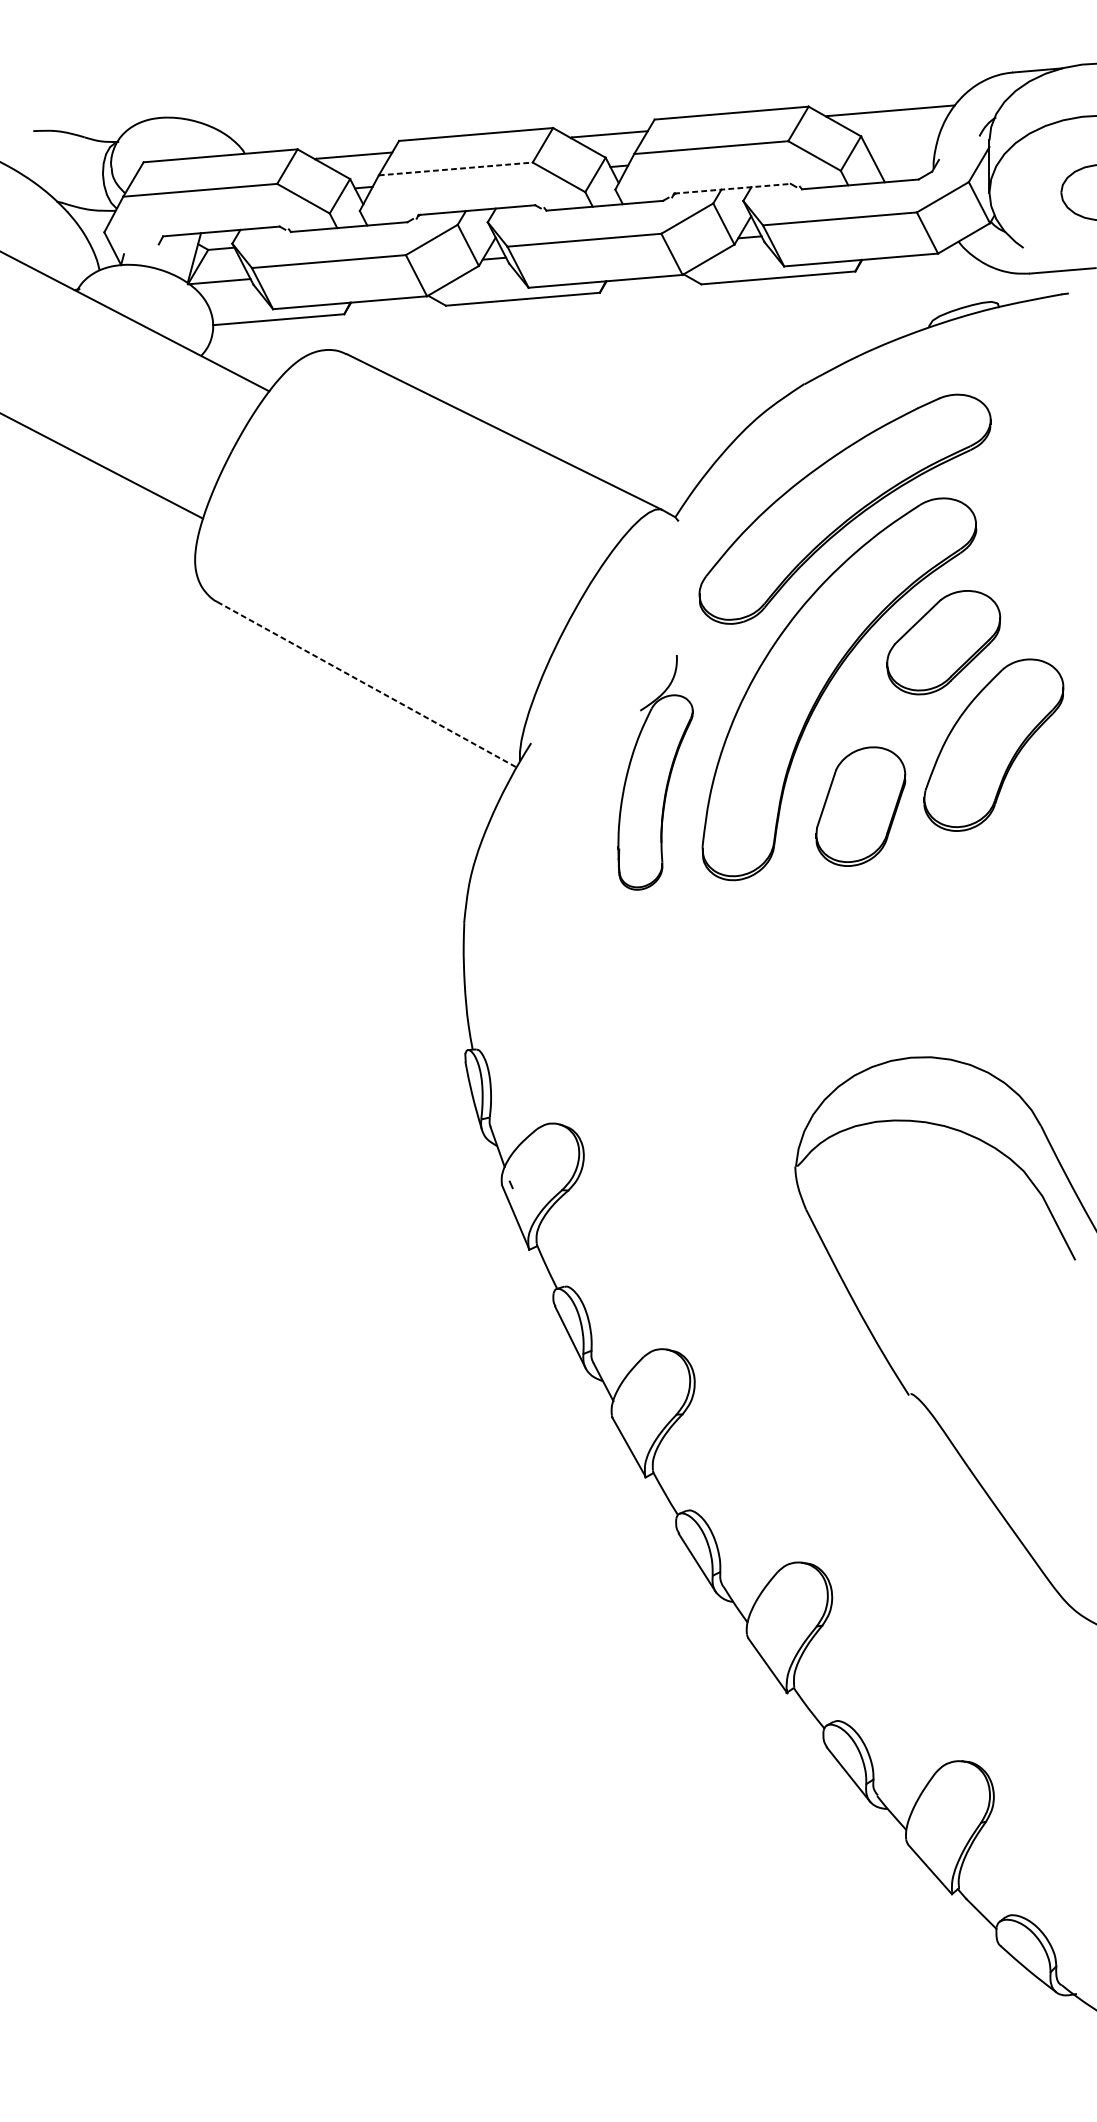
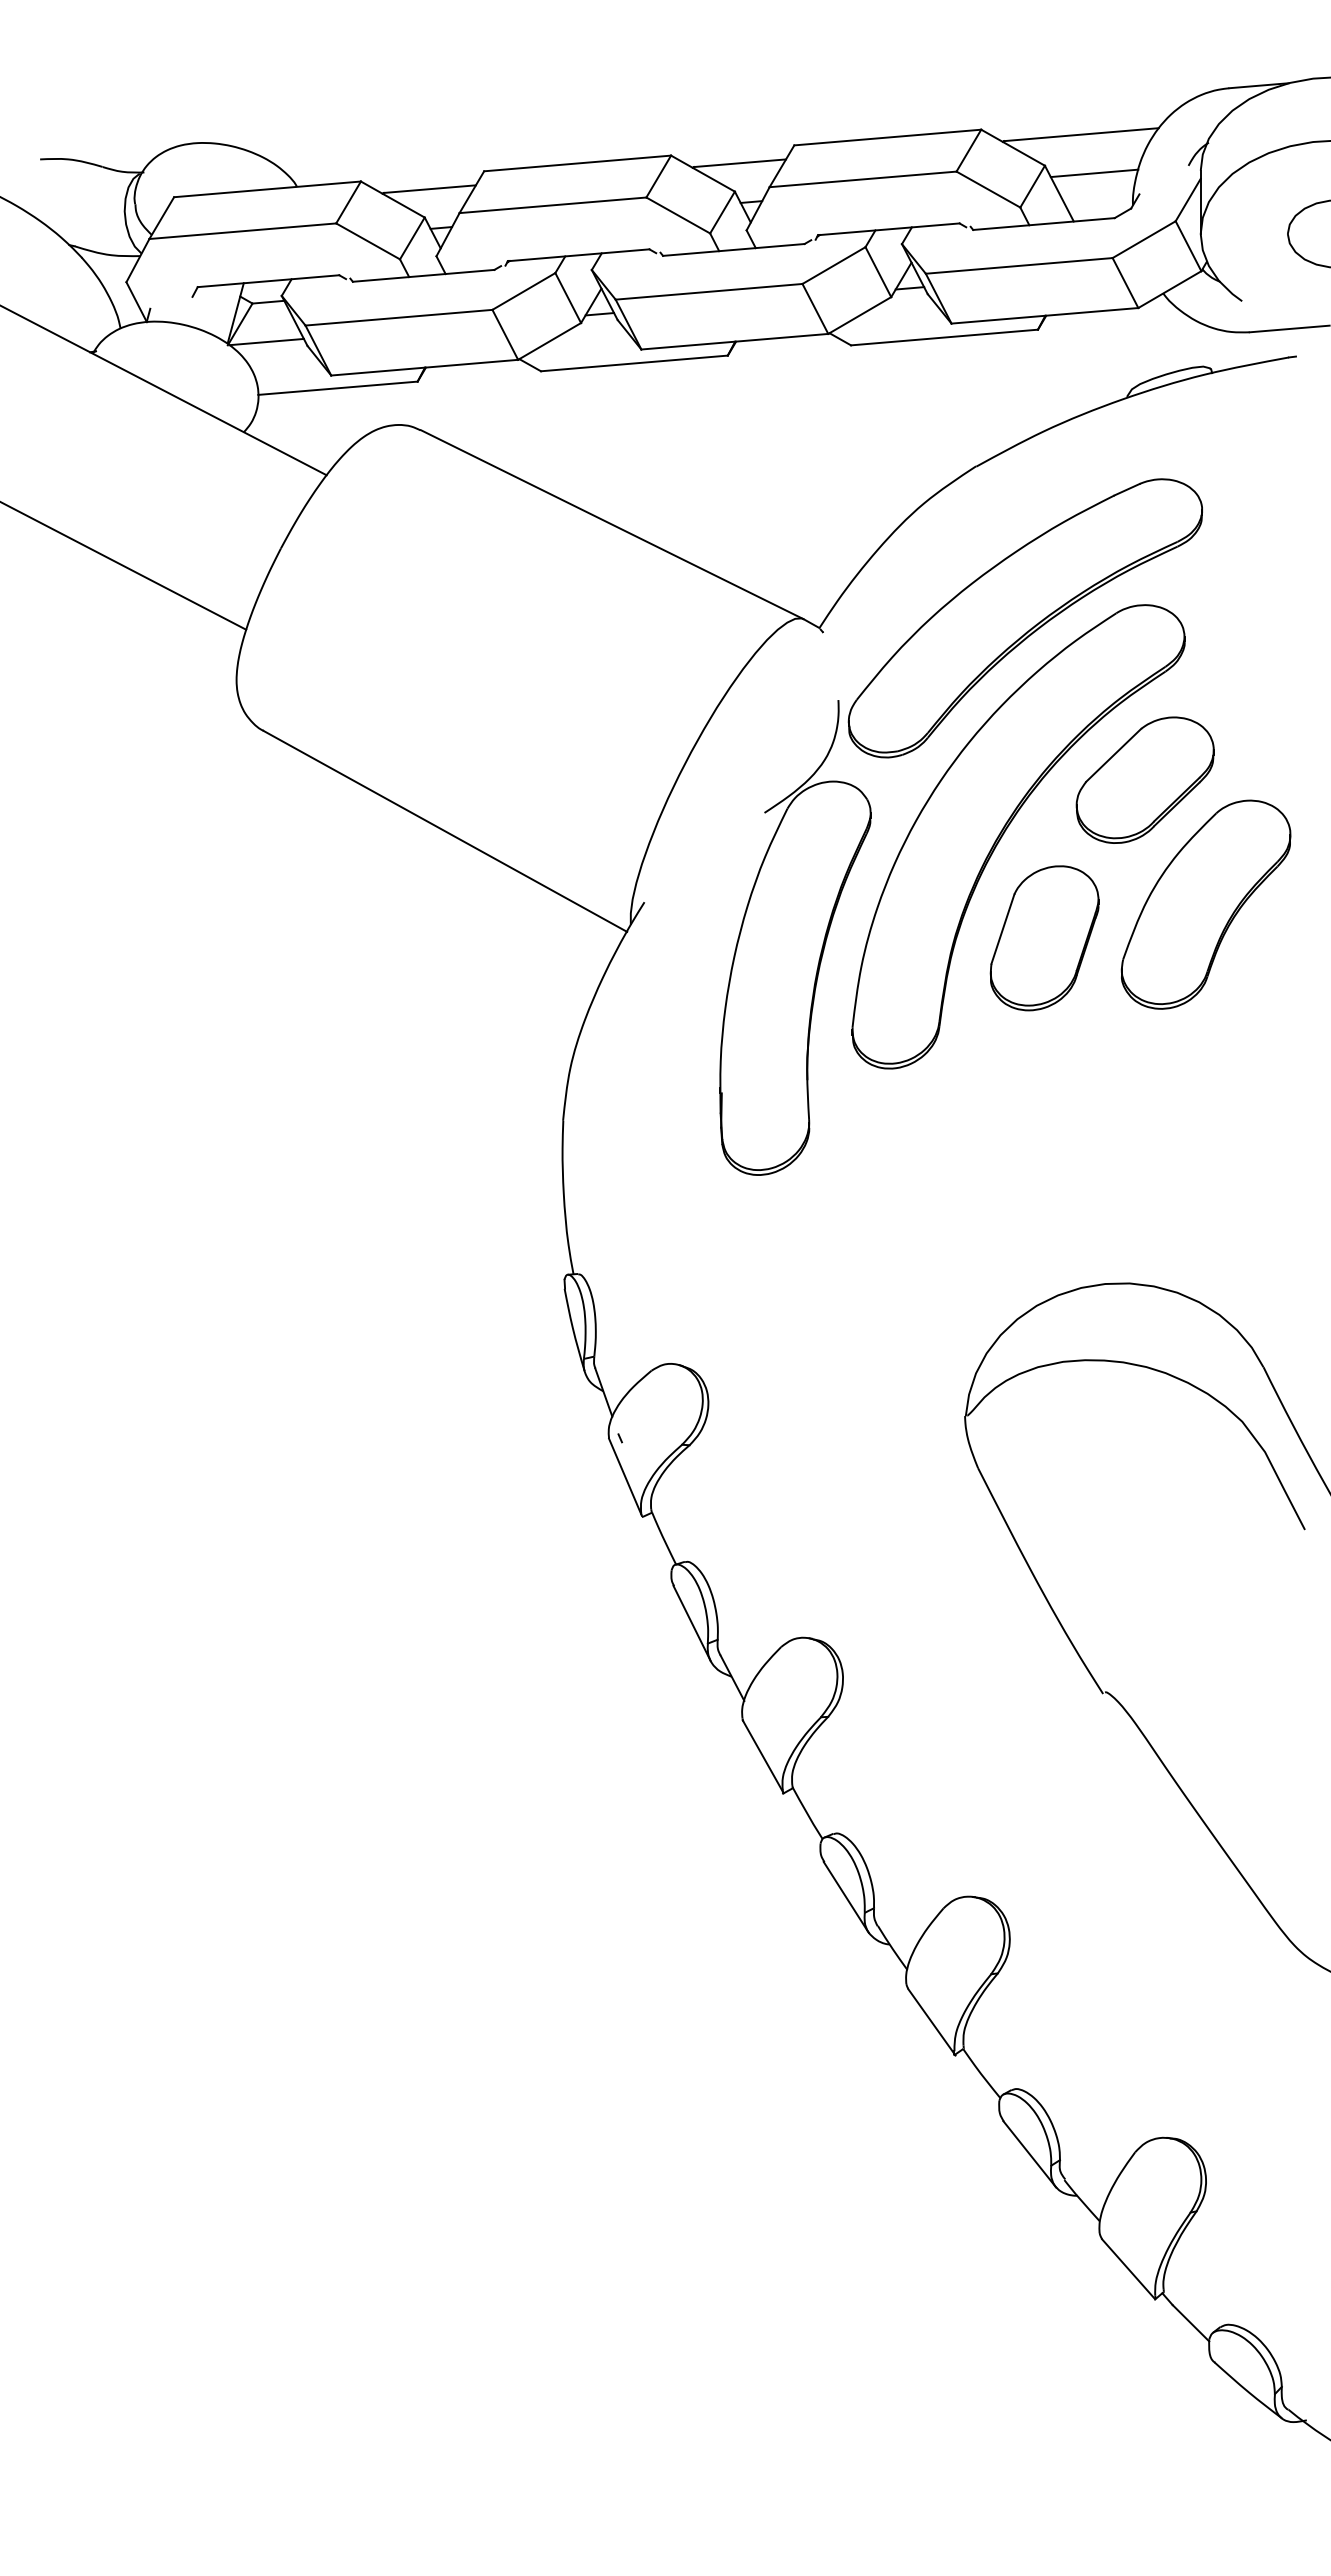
line: (901, 142) -> (1094, 173), added
line: (455, 169) -> (552, 205), dashed -> solid
line: (733, 188) -> (889, 229), dashed -> solid
line: (367, 684) -> (445, 831), dashed -> solid
part: (655, 772) -> (795, 937), size x1.67
part: (860, 806) -> (1044, 938), moved

